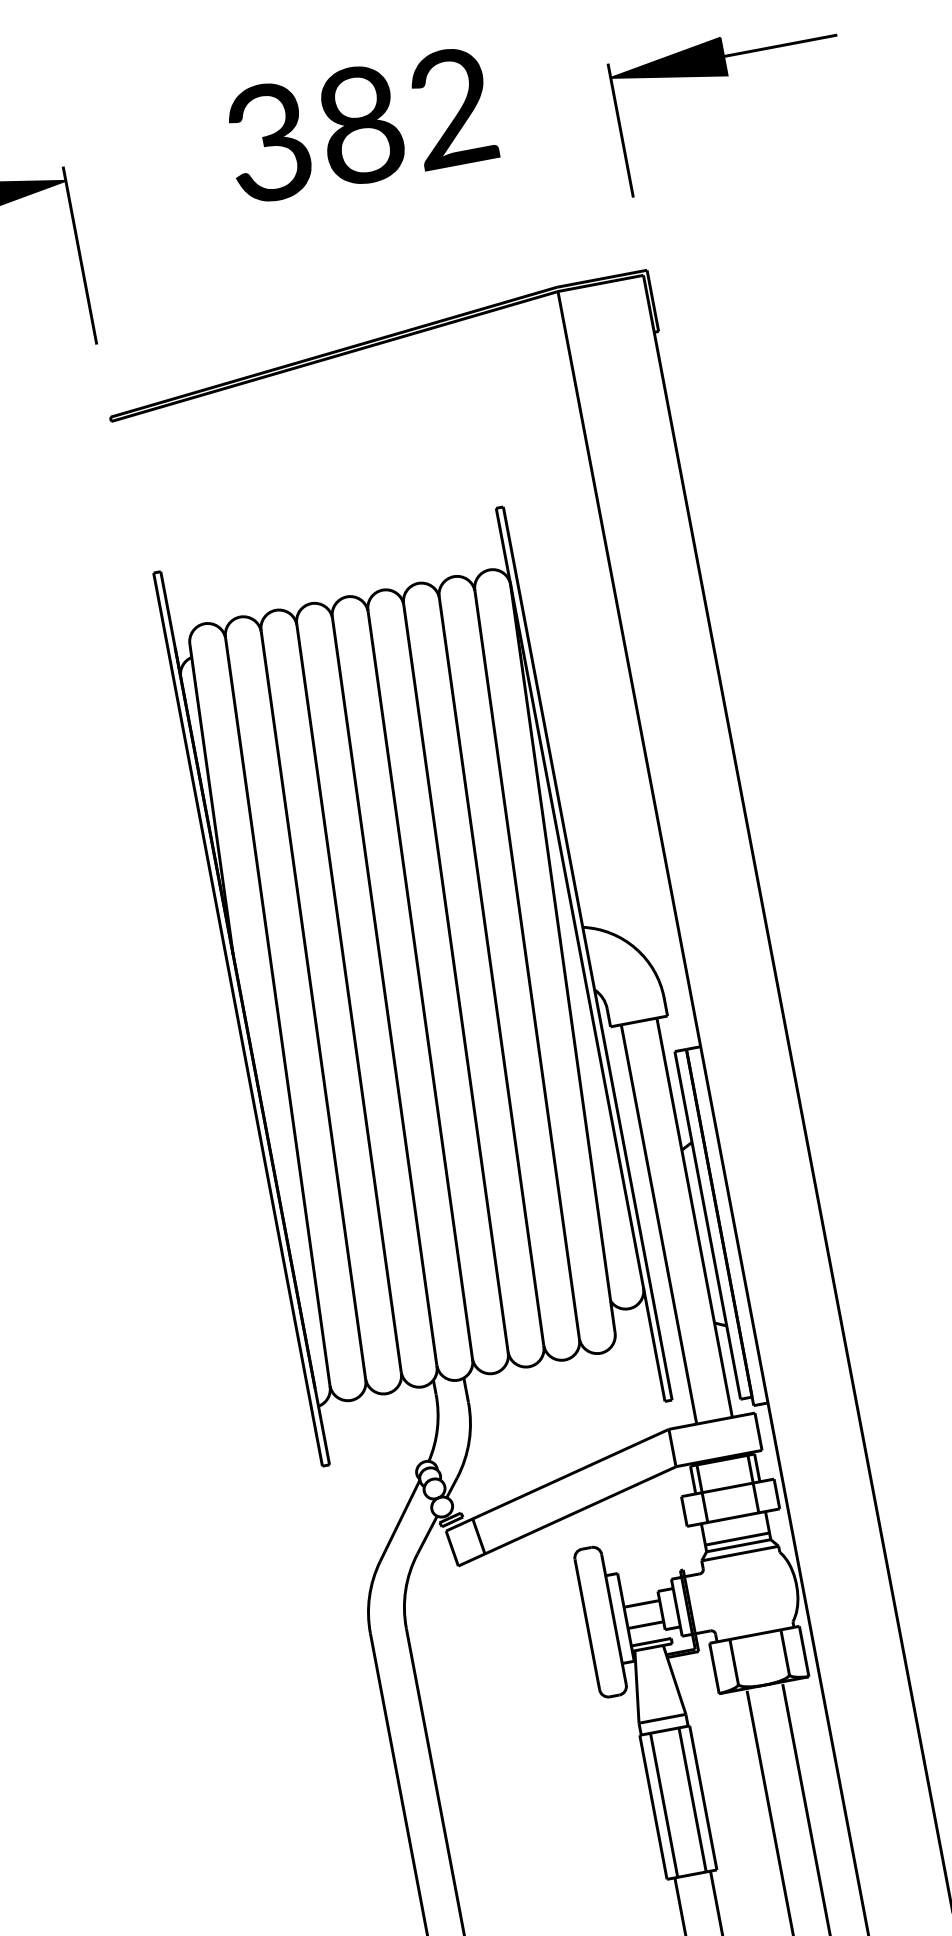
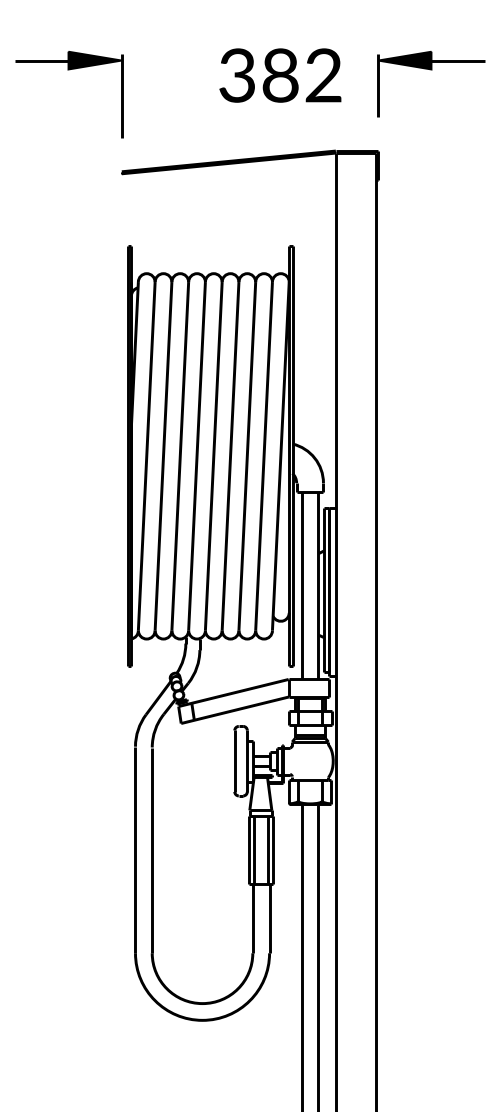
text: (360, 125) -> (280, 75), moved

